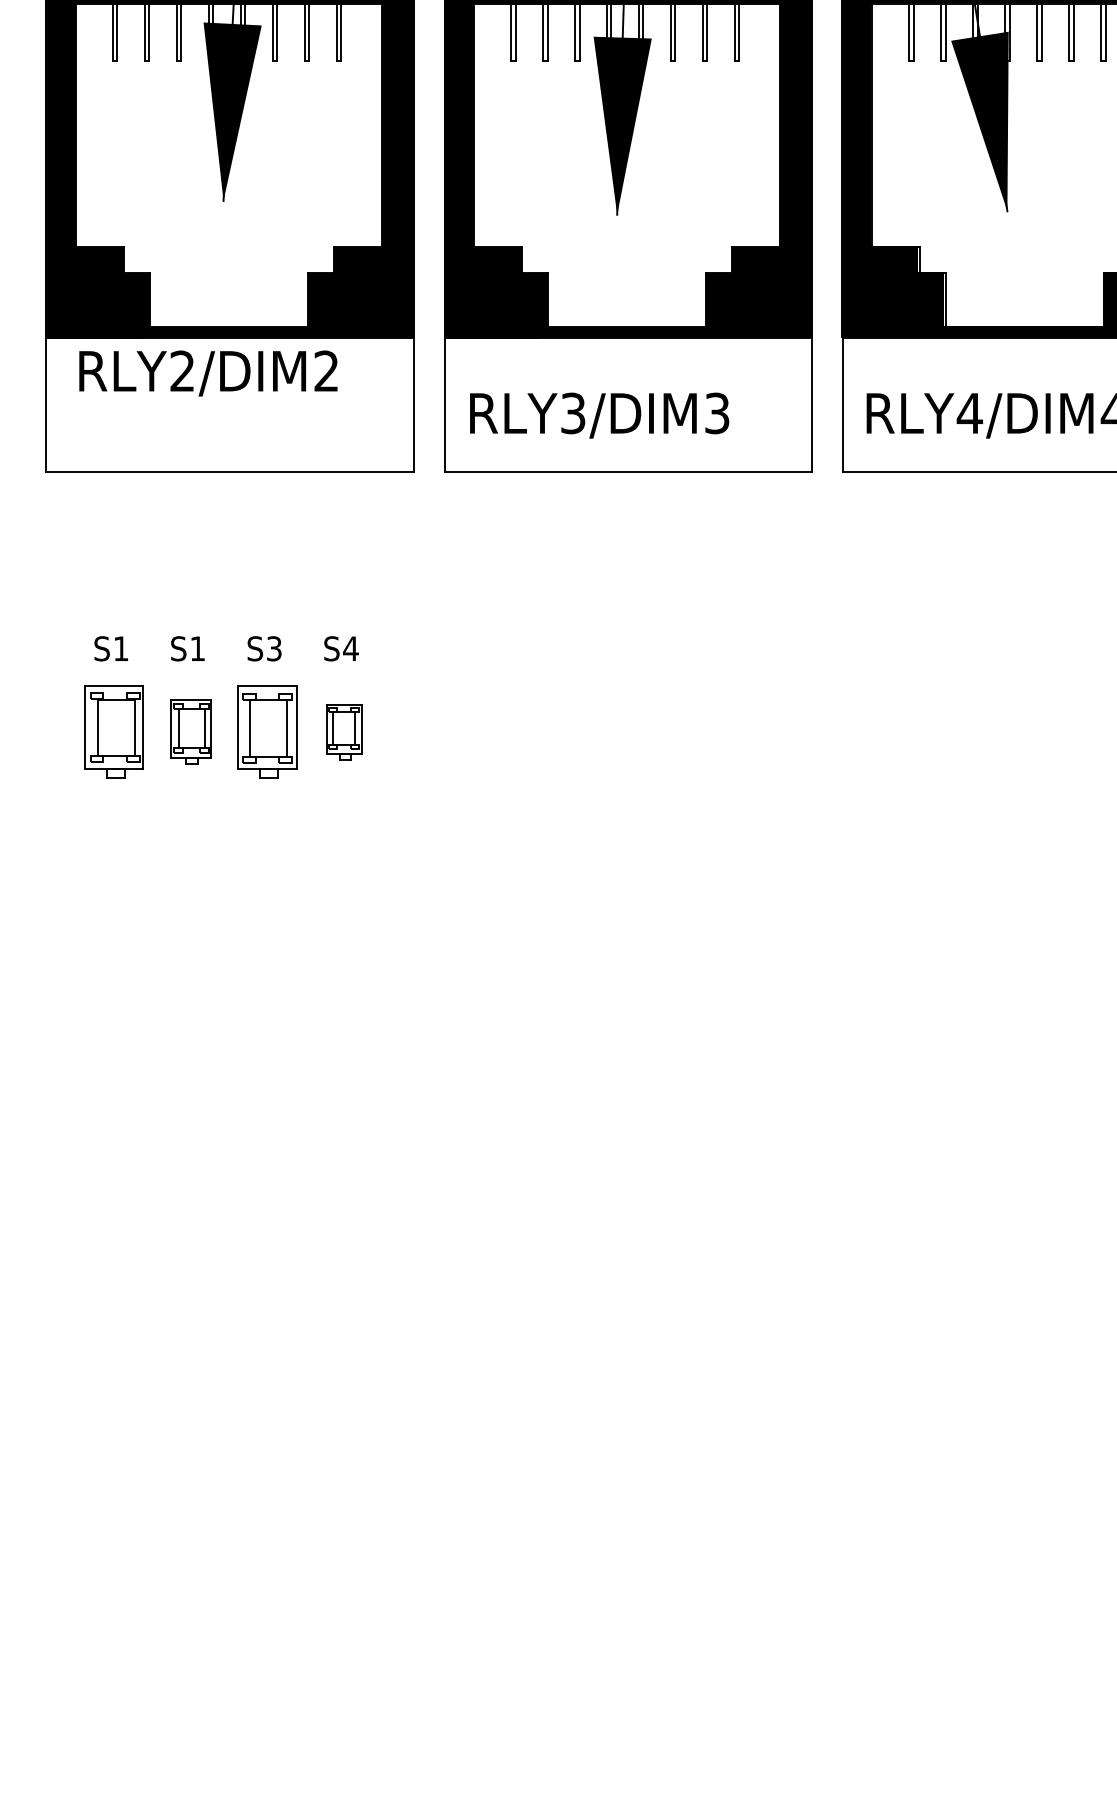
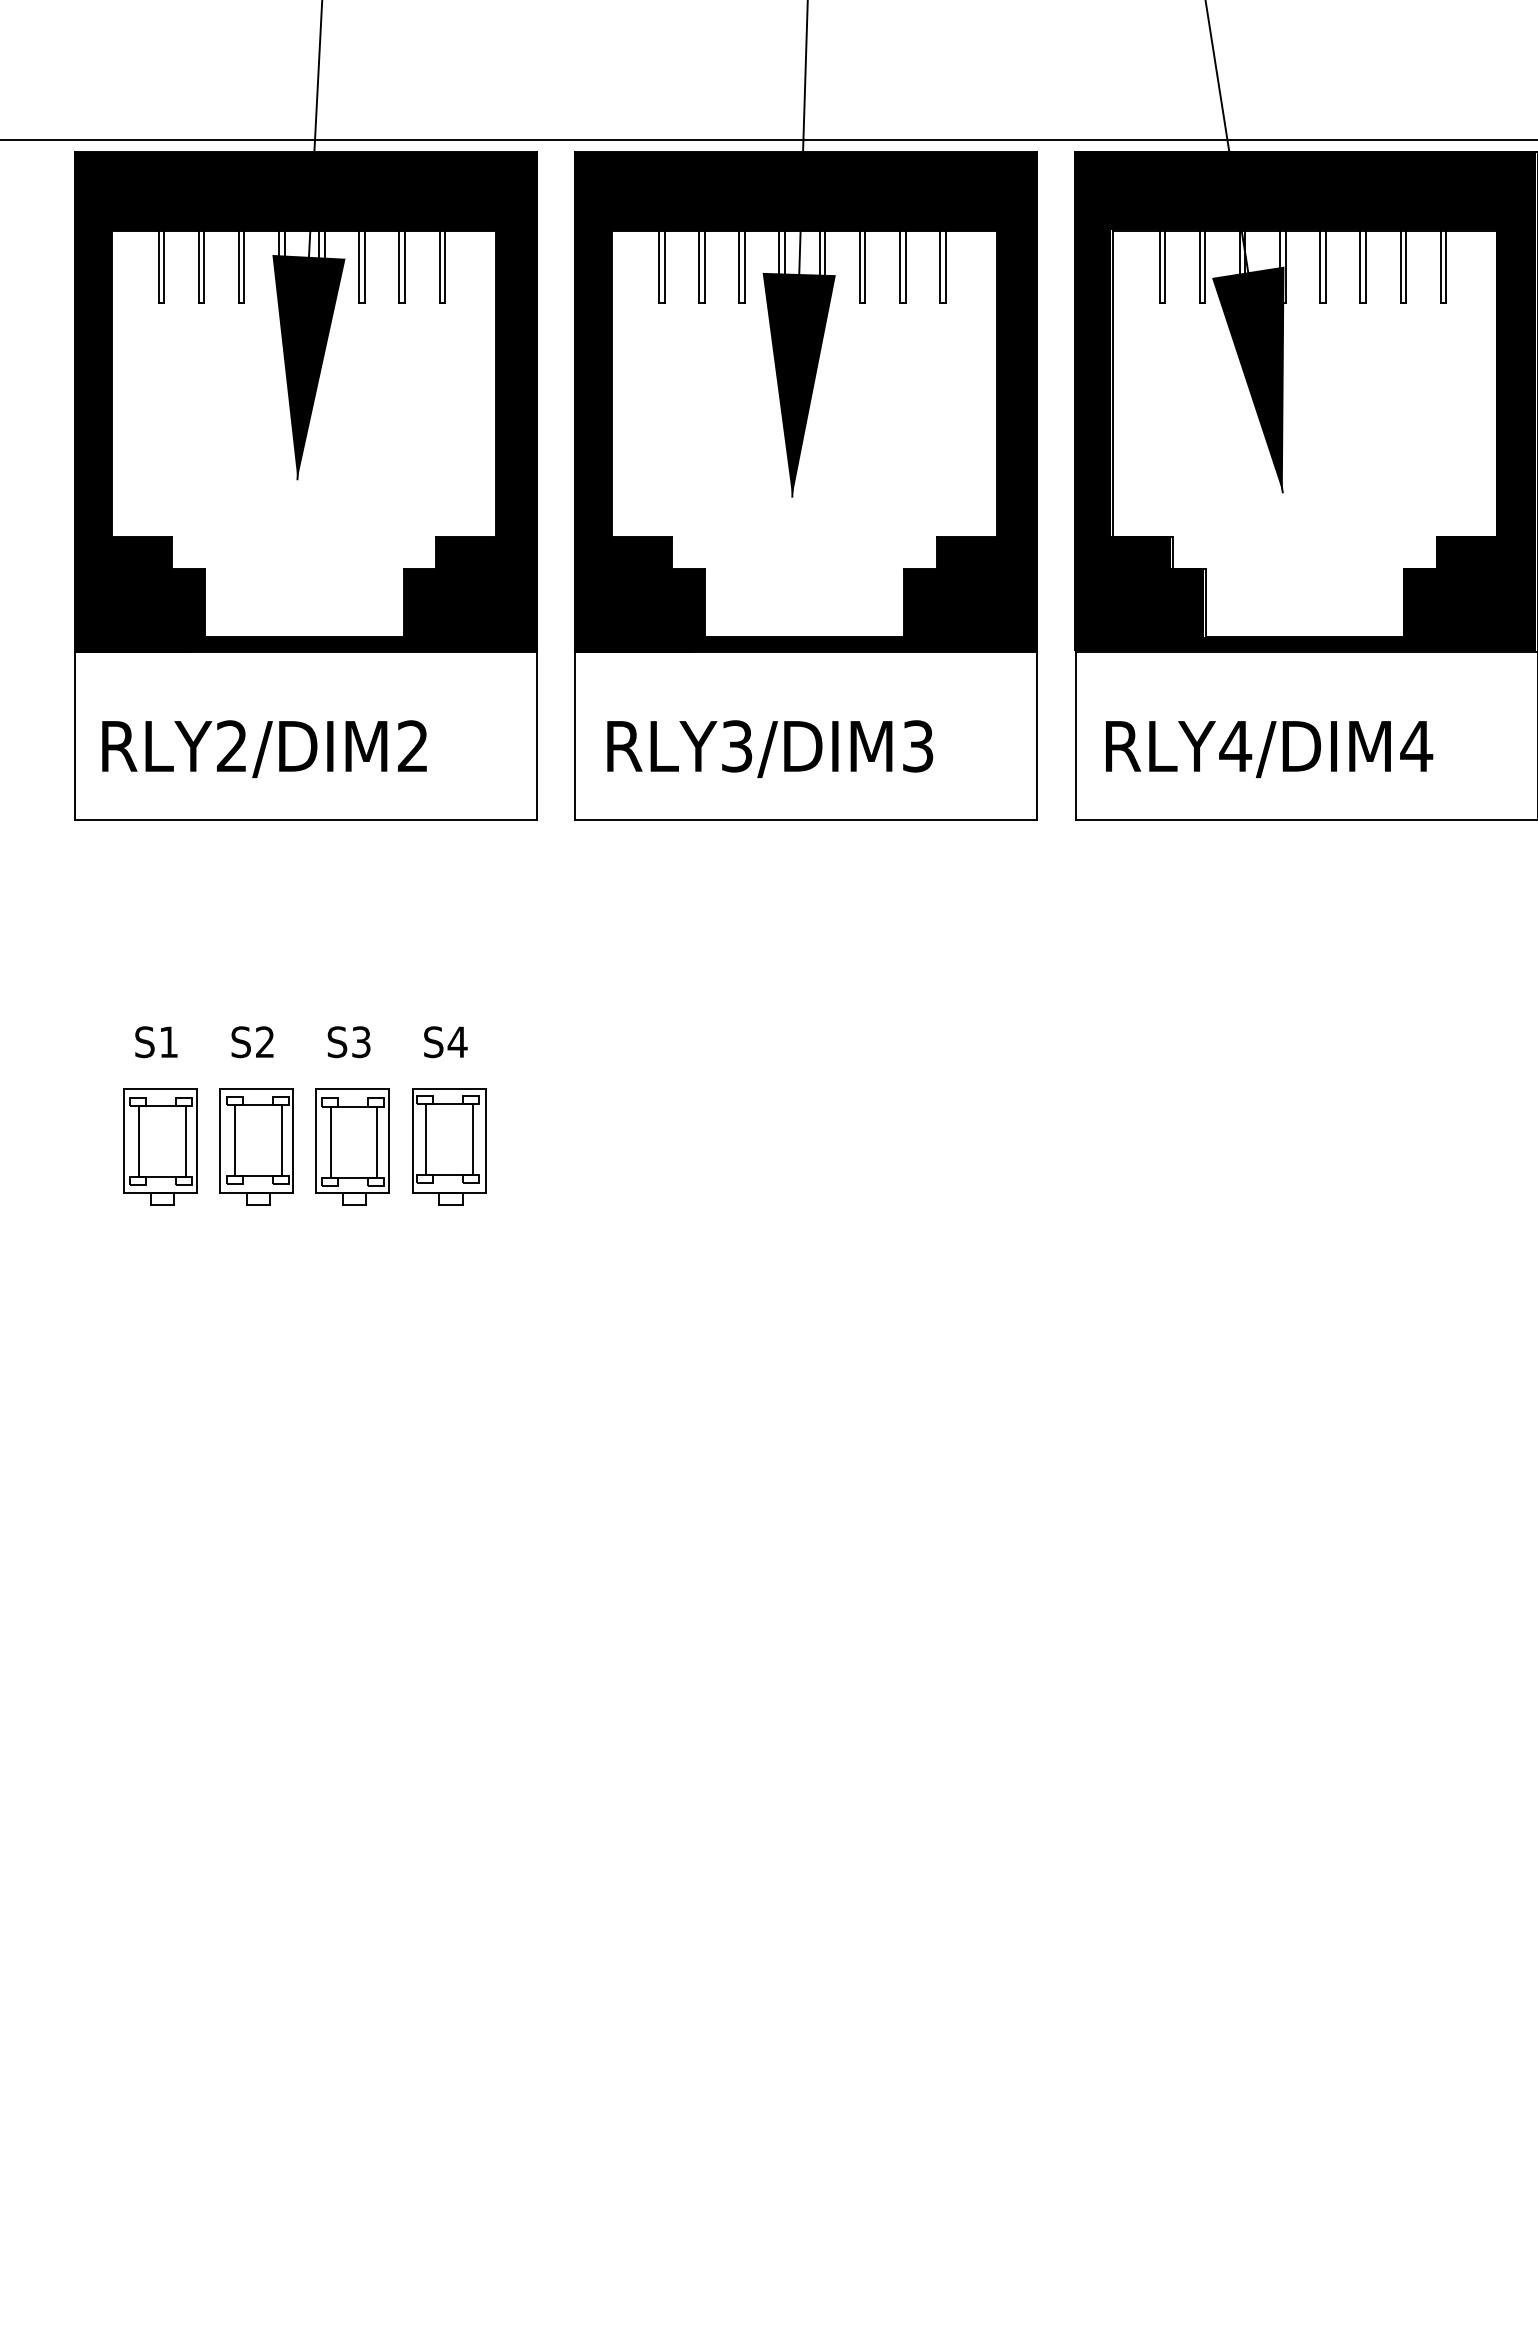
text: (208, 372) -> (264, 748), moved
text: (197, 648) -> (264, 1041), S1 -> S2
part: (190, 731) -> (256, 1146), size x1.43
part: (344, 731) -> (449, 1146), size x1.67

